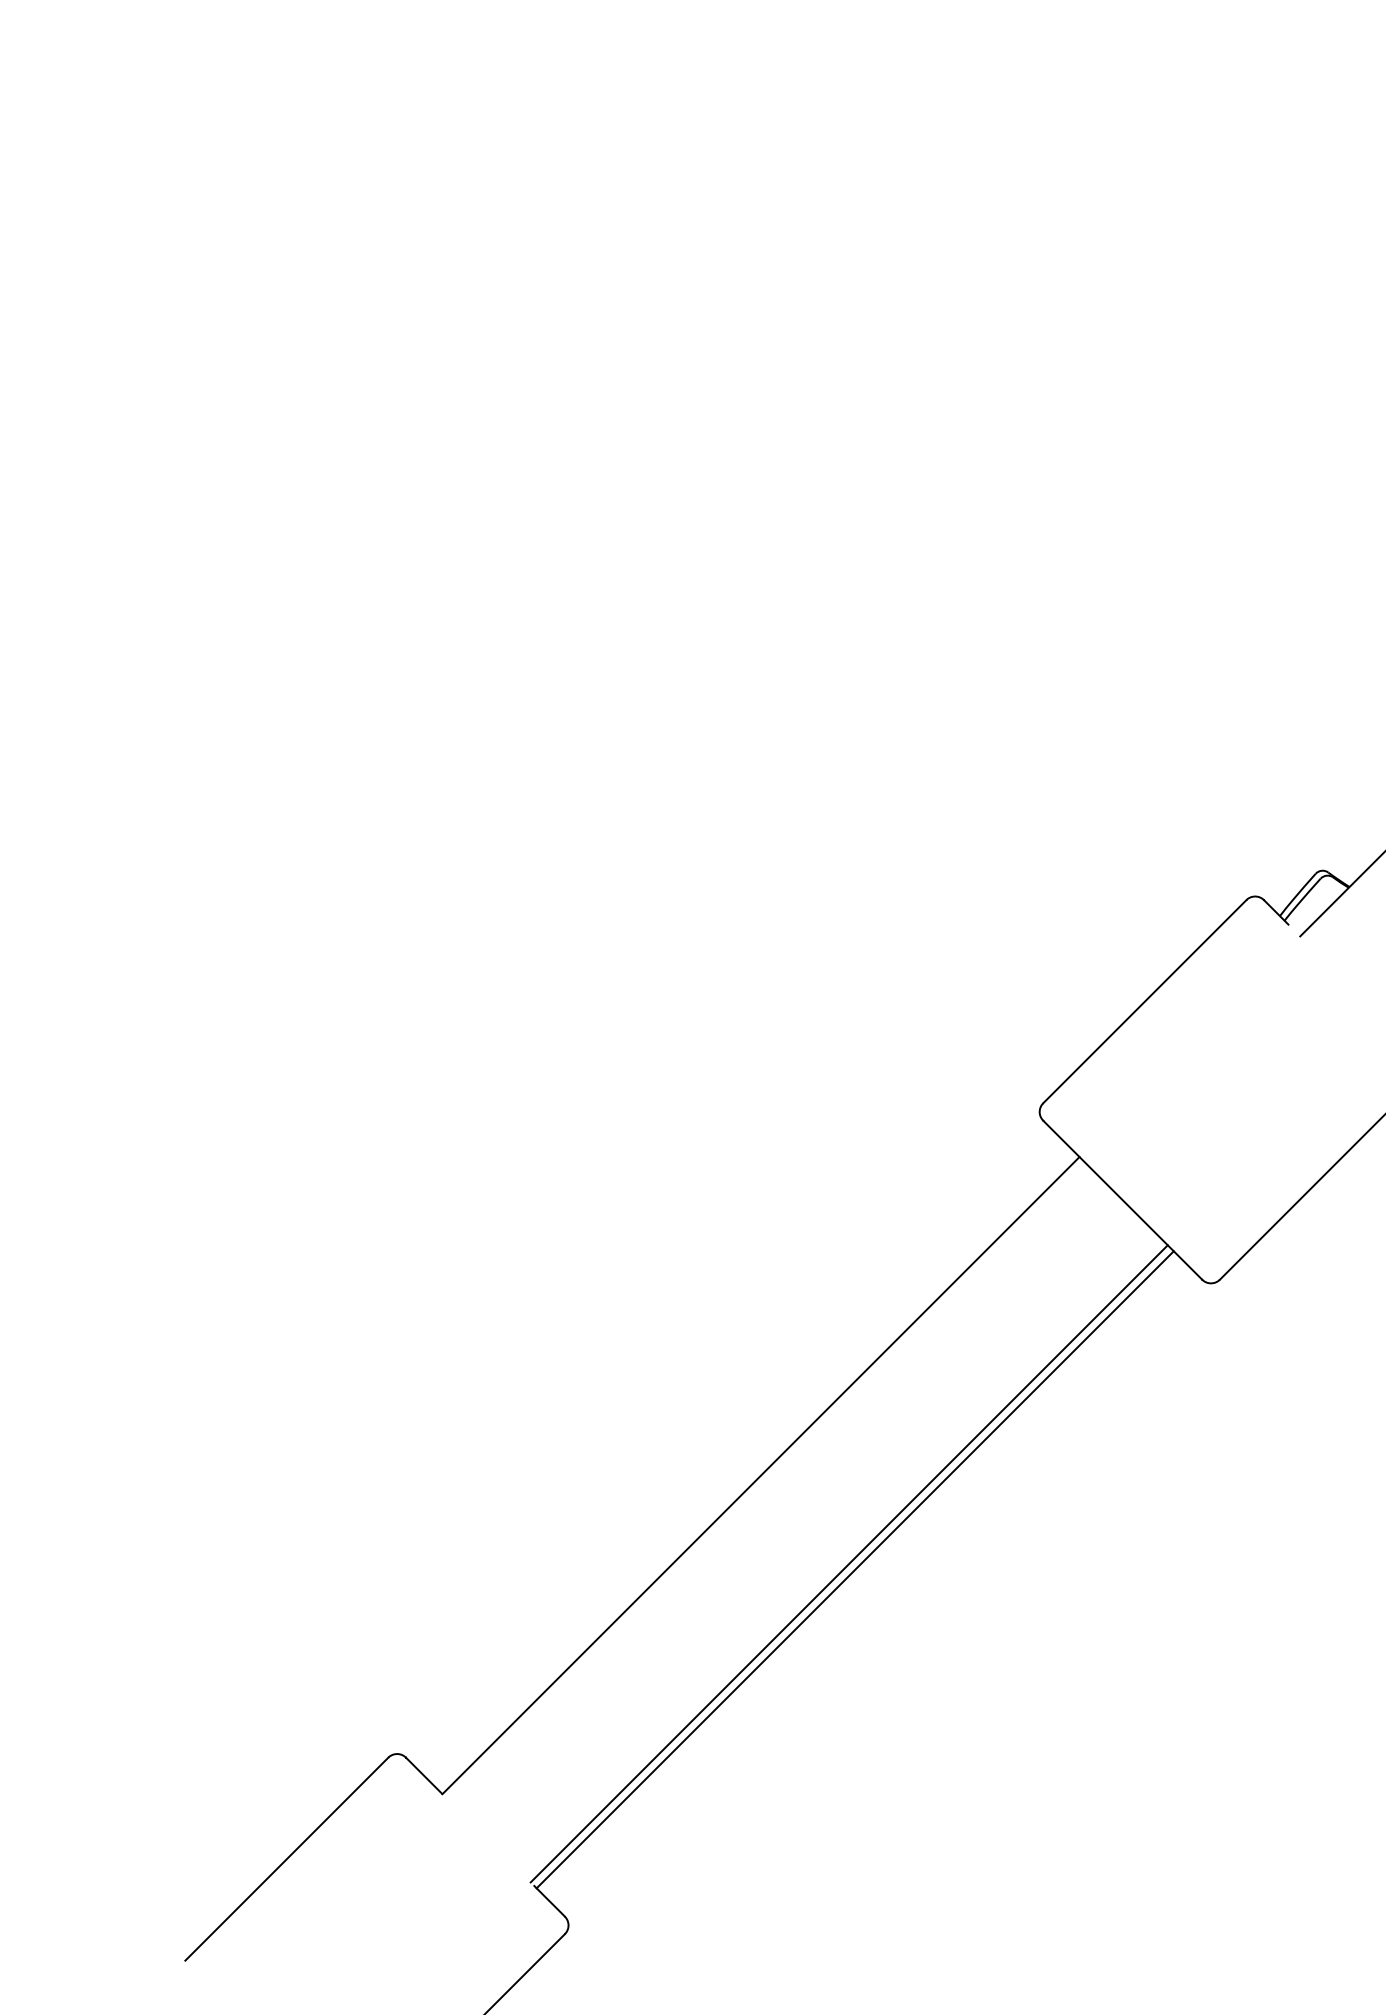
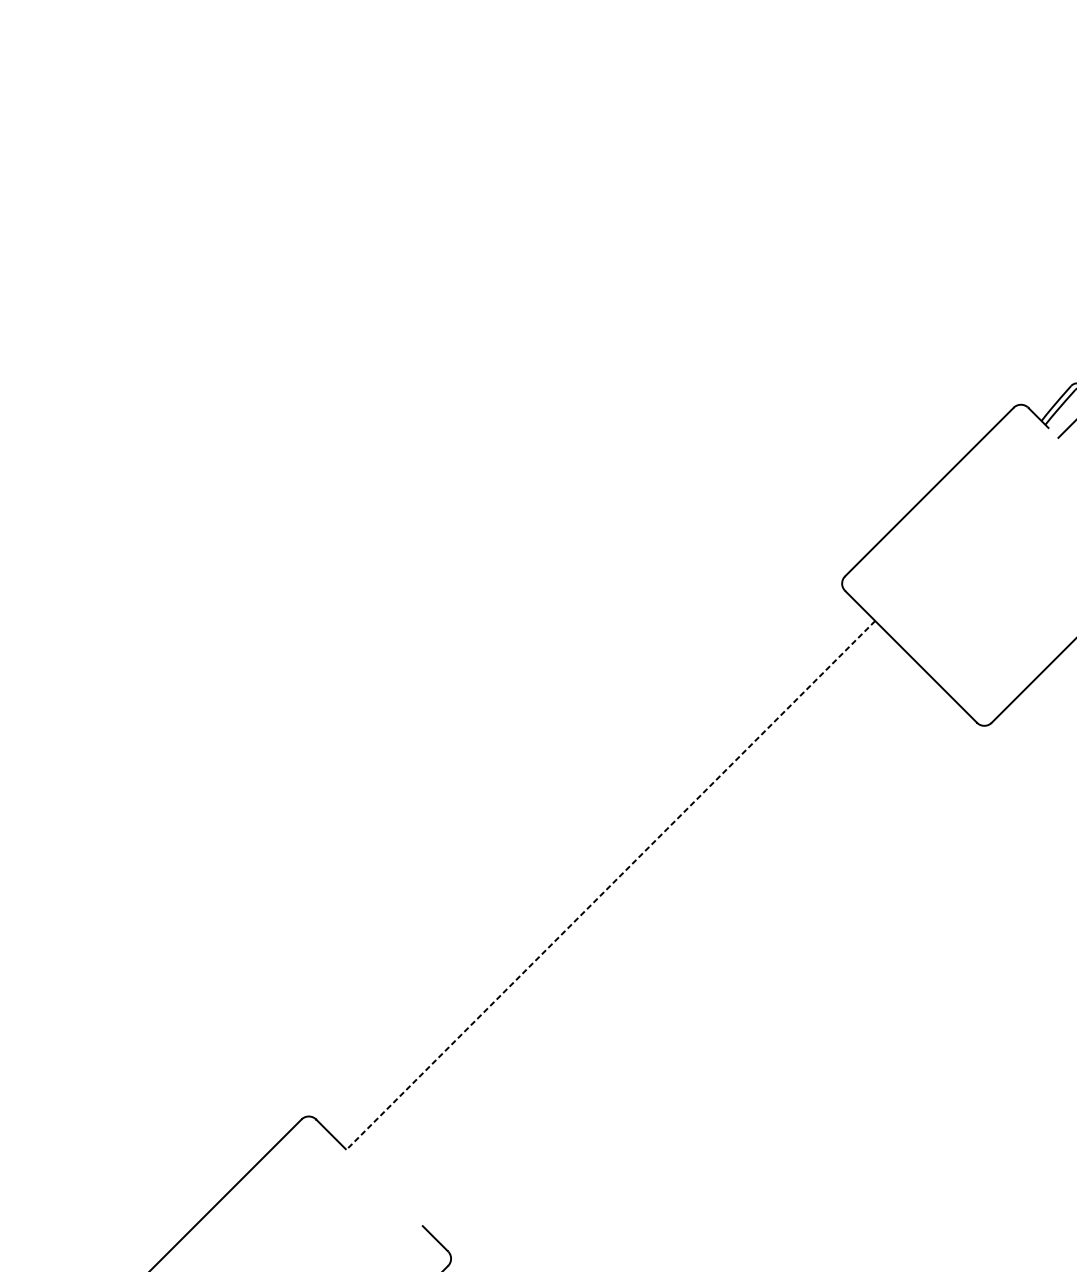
line: (761, 1475) -> (611, 885), solid -> dashed
line: (848, 1563) -> (683, 958), removed
line: (854, 1569) -> (688, 963), removed

